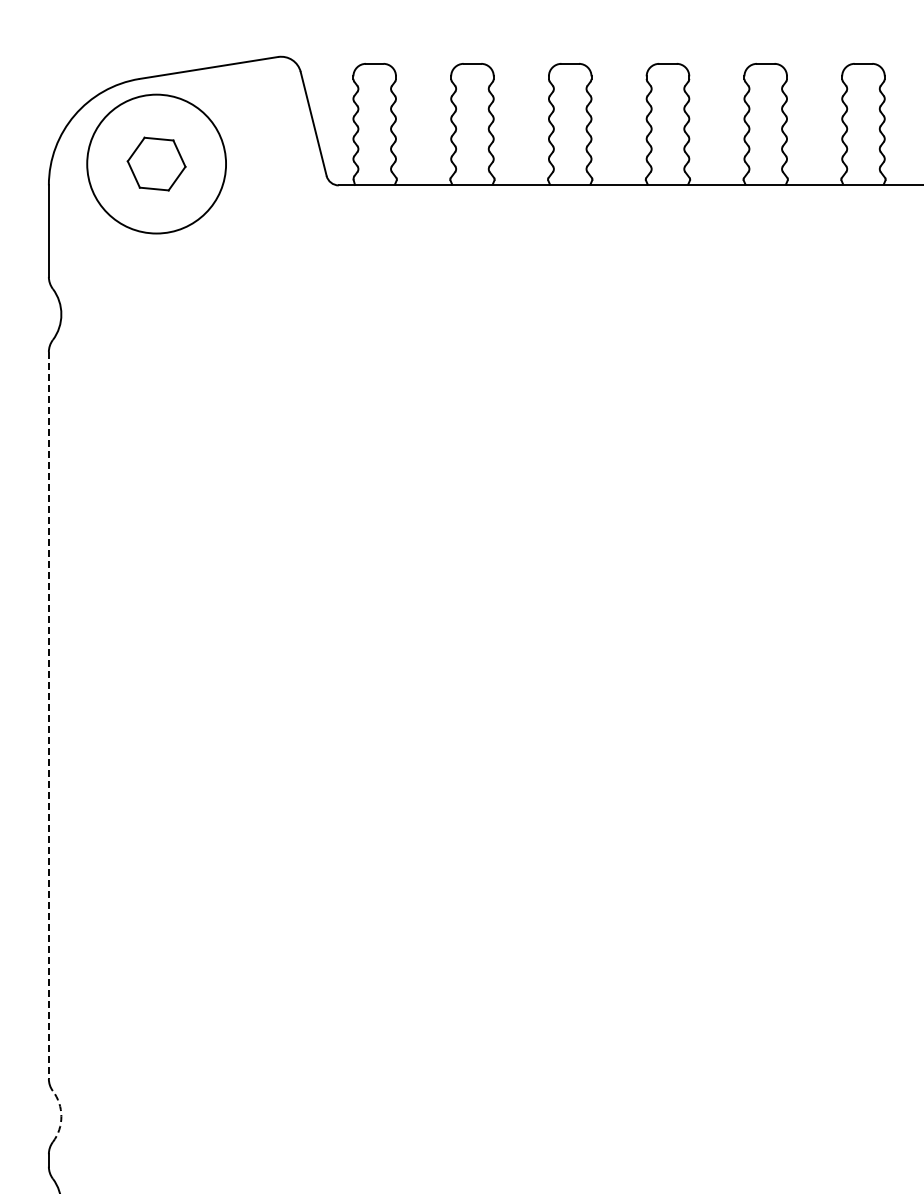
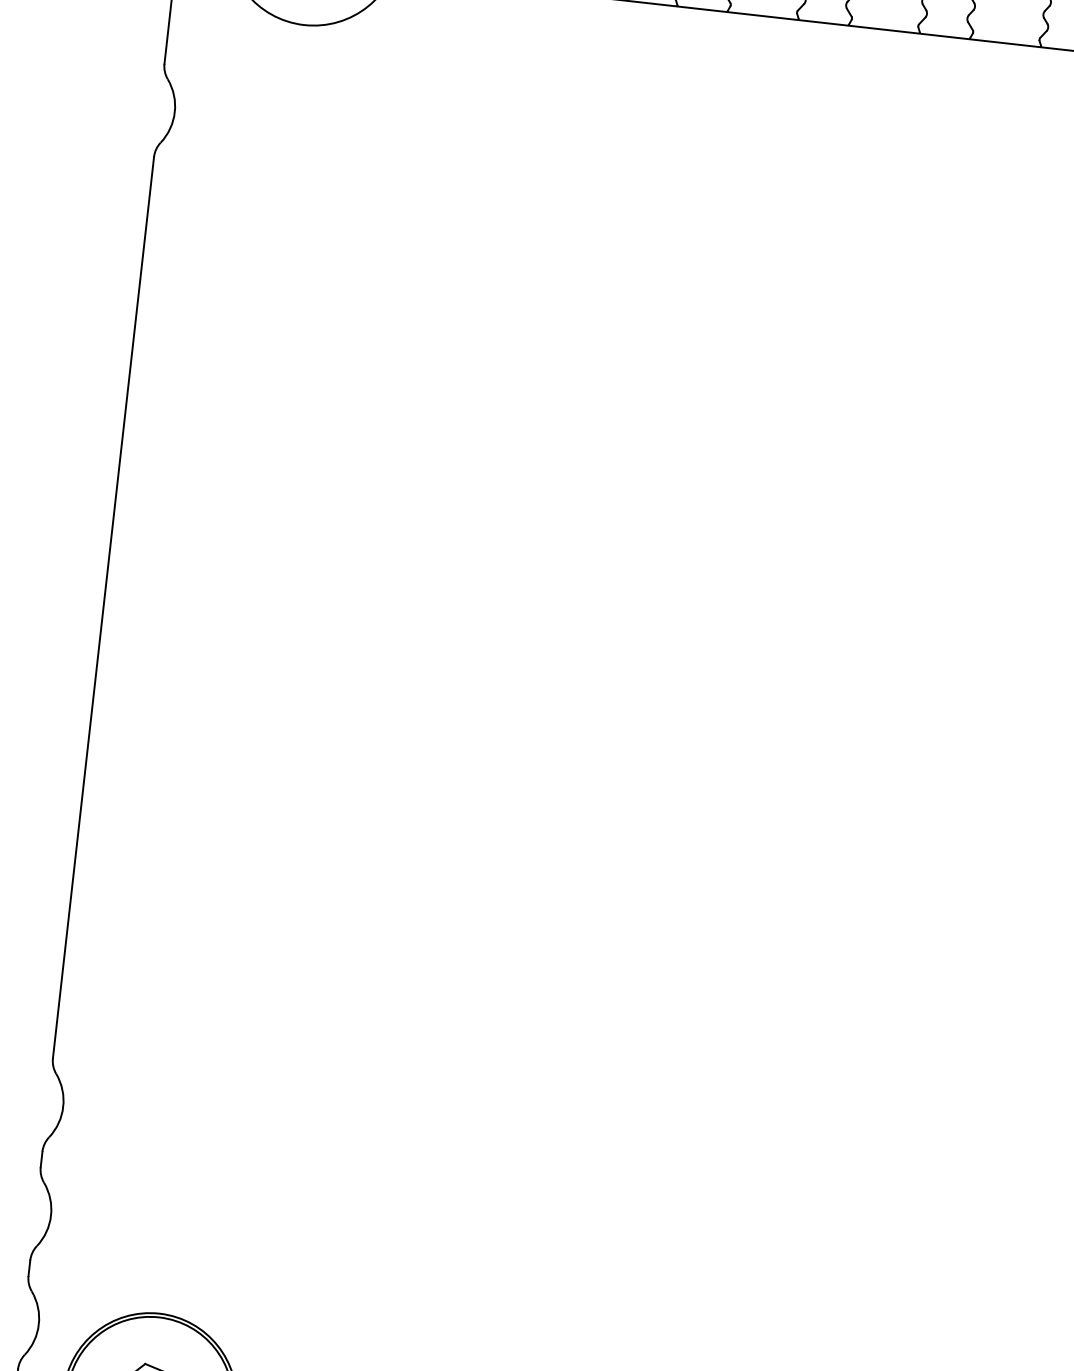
line: (48, 716) -> (102, 608), dashed -> solid
arc: (61, 1116) -> (63, 1106), dashed -> solid

